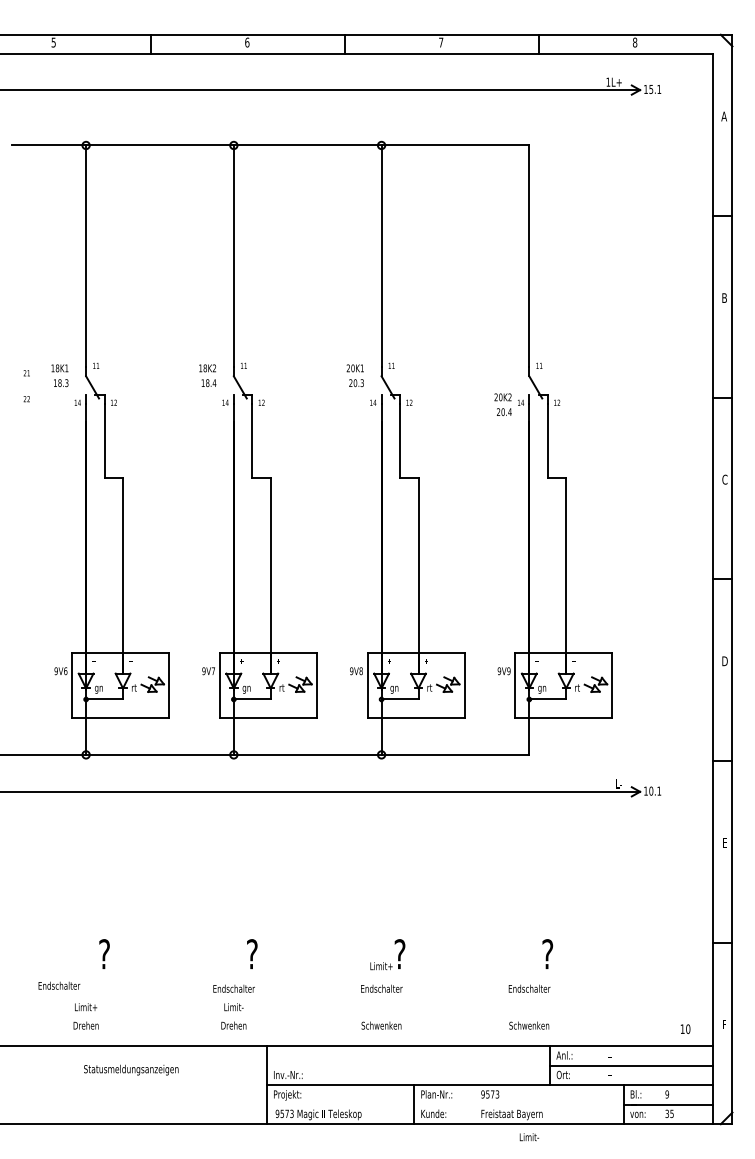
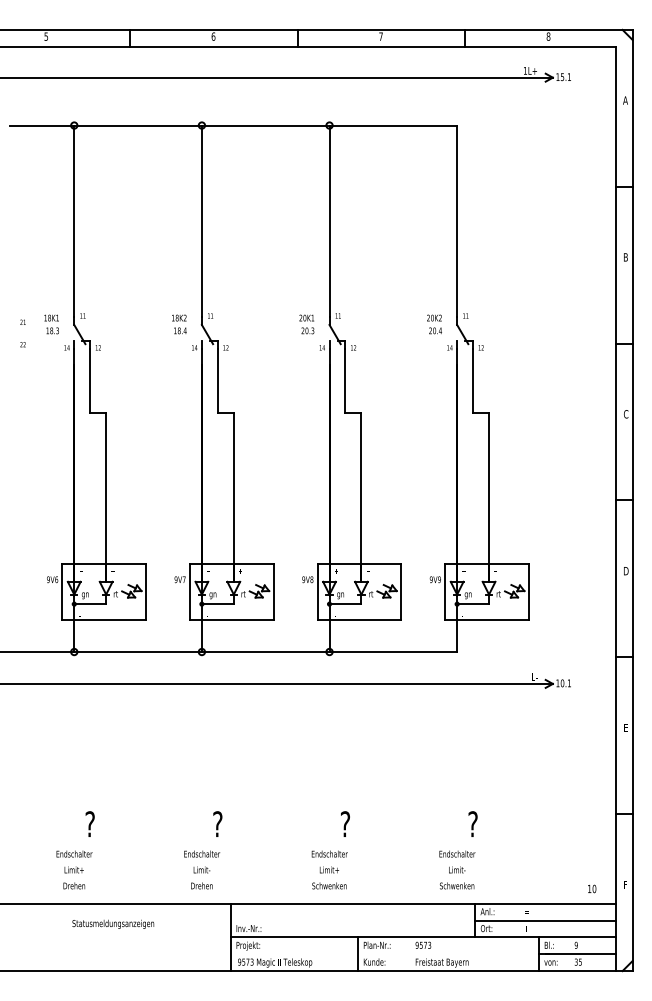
text: (502, 404) -> (433, 324), moved
text: (381, 966) -> (329, 870), moved
text: (59, 985) -> (74, 853), moved
text: (528, 1137) -> (456, 870), moved

